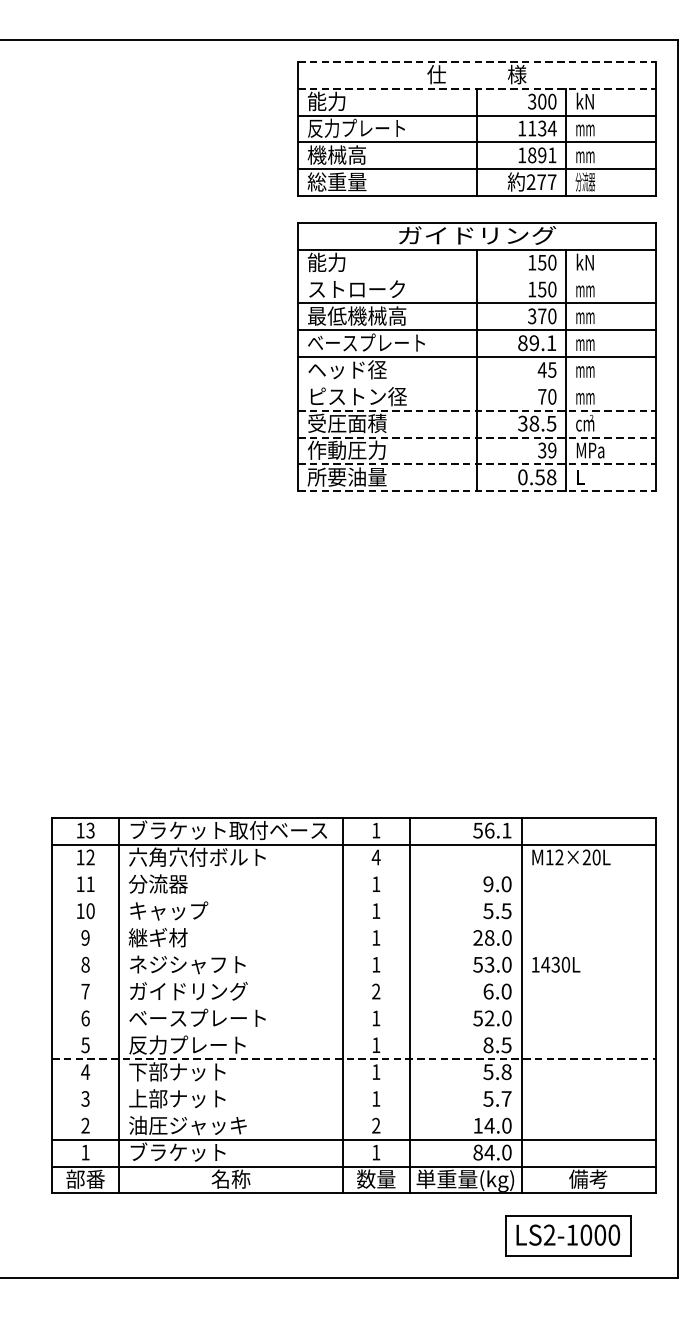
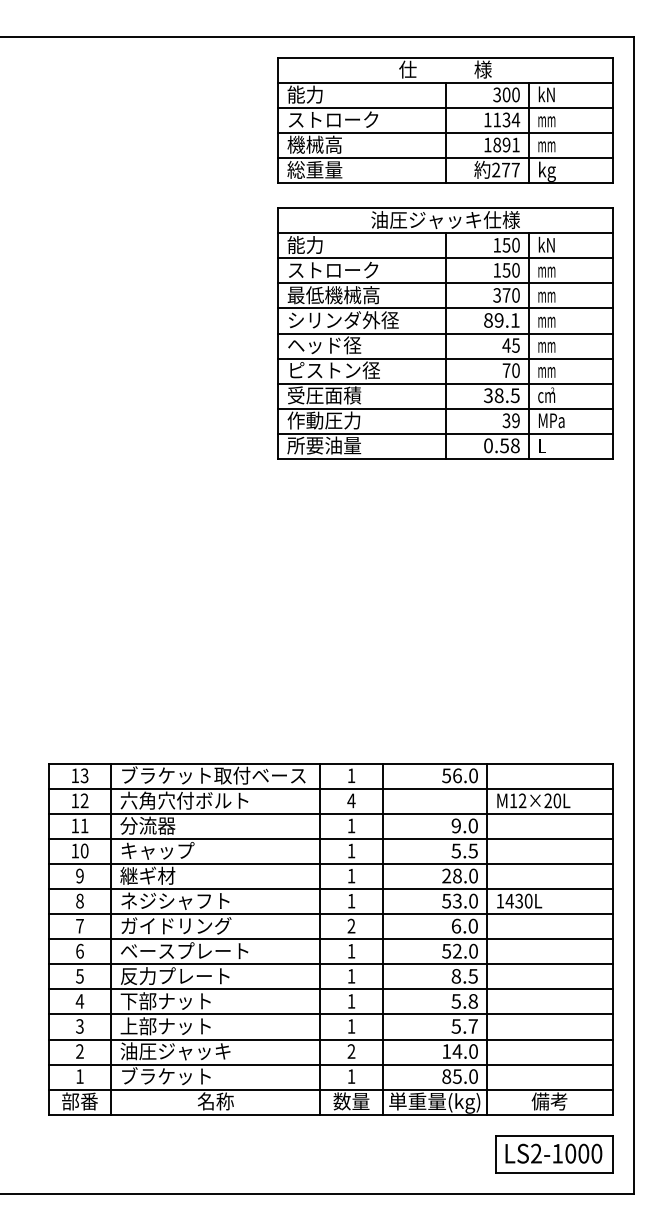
line: (477, 61) -> (446, 57), dashed -> solid
line: (477, 88) -> (446, 82), dashed -> solid
text: (355, 128) -> (332, 119), 反力プレート -> ストローク
text: (585, 182) -> (546, 170), 分流器 -> kg
text: (476, 236) -> (445, 220), ガイドリング -> 油圧ジャッキ仕様
line: (476, 276) -> (445, 258), added
text: (366, 343) -> (342, 320), ベースプレート -> シリンダ外径
line: (476, 383) -> (445, 358), added
line: (477, 410) -> (446, 383), dashed -> solid
line: (477, 437) -> (446, 408), dashed -> solid
line: (477, 464) -> (446, 433), dashed -> solid
line: (477, 490) -> (446, 458), dashed -> solid
text: (506, 830) -> (473, 775), 56.1 -> 56.0
line: (353, 870) -> (330, 813), added
line: (353, 897) -> (330, 838), added
line: (353, 925) -> (330, 864), added
line: (353, 952) -> (330, 889), added
line: (353, 979) -> (330, 914), added
line: (353, 1005) -> (330, 939), added
line: (353, 1032) -> (330, 964), added
line: (353, 1059) -> (330, 989), dashed -> solid
line: (353, 1086) -> (330, 1014), added
line: (353, 1112) -> (330, 1039), added
text: (489, 1152) -> (457, 1076), 84.0 -> 85.0
part: (568, 1235) -> (554, 1154), moved

